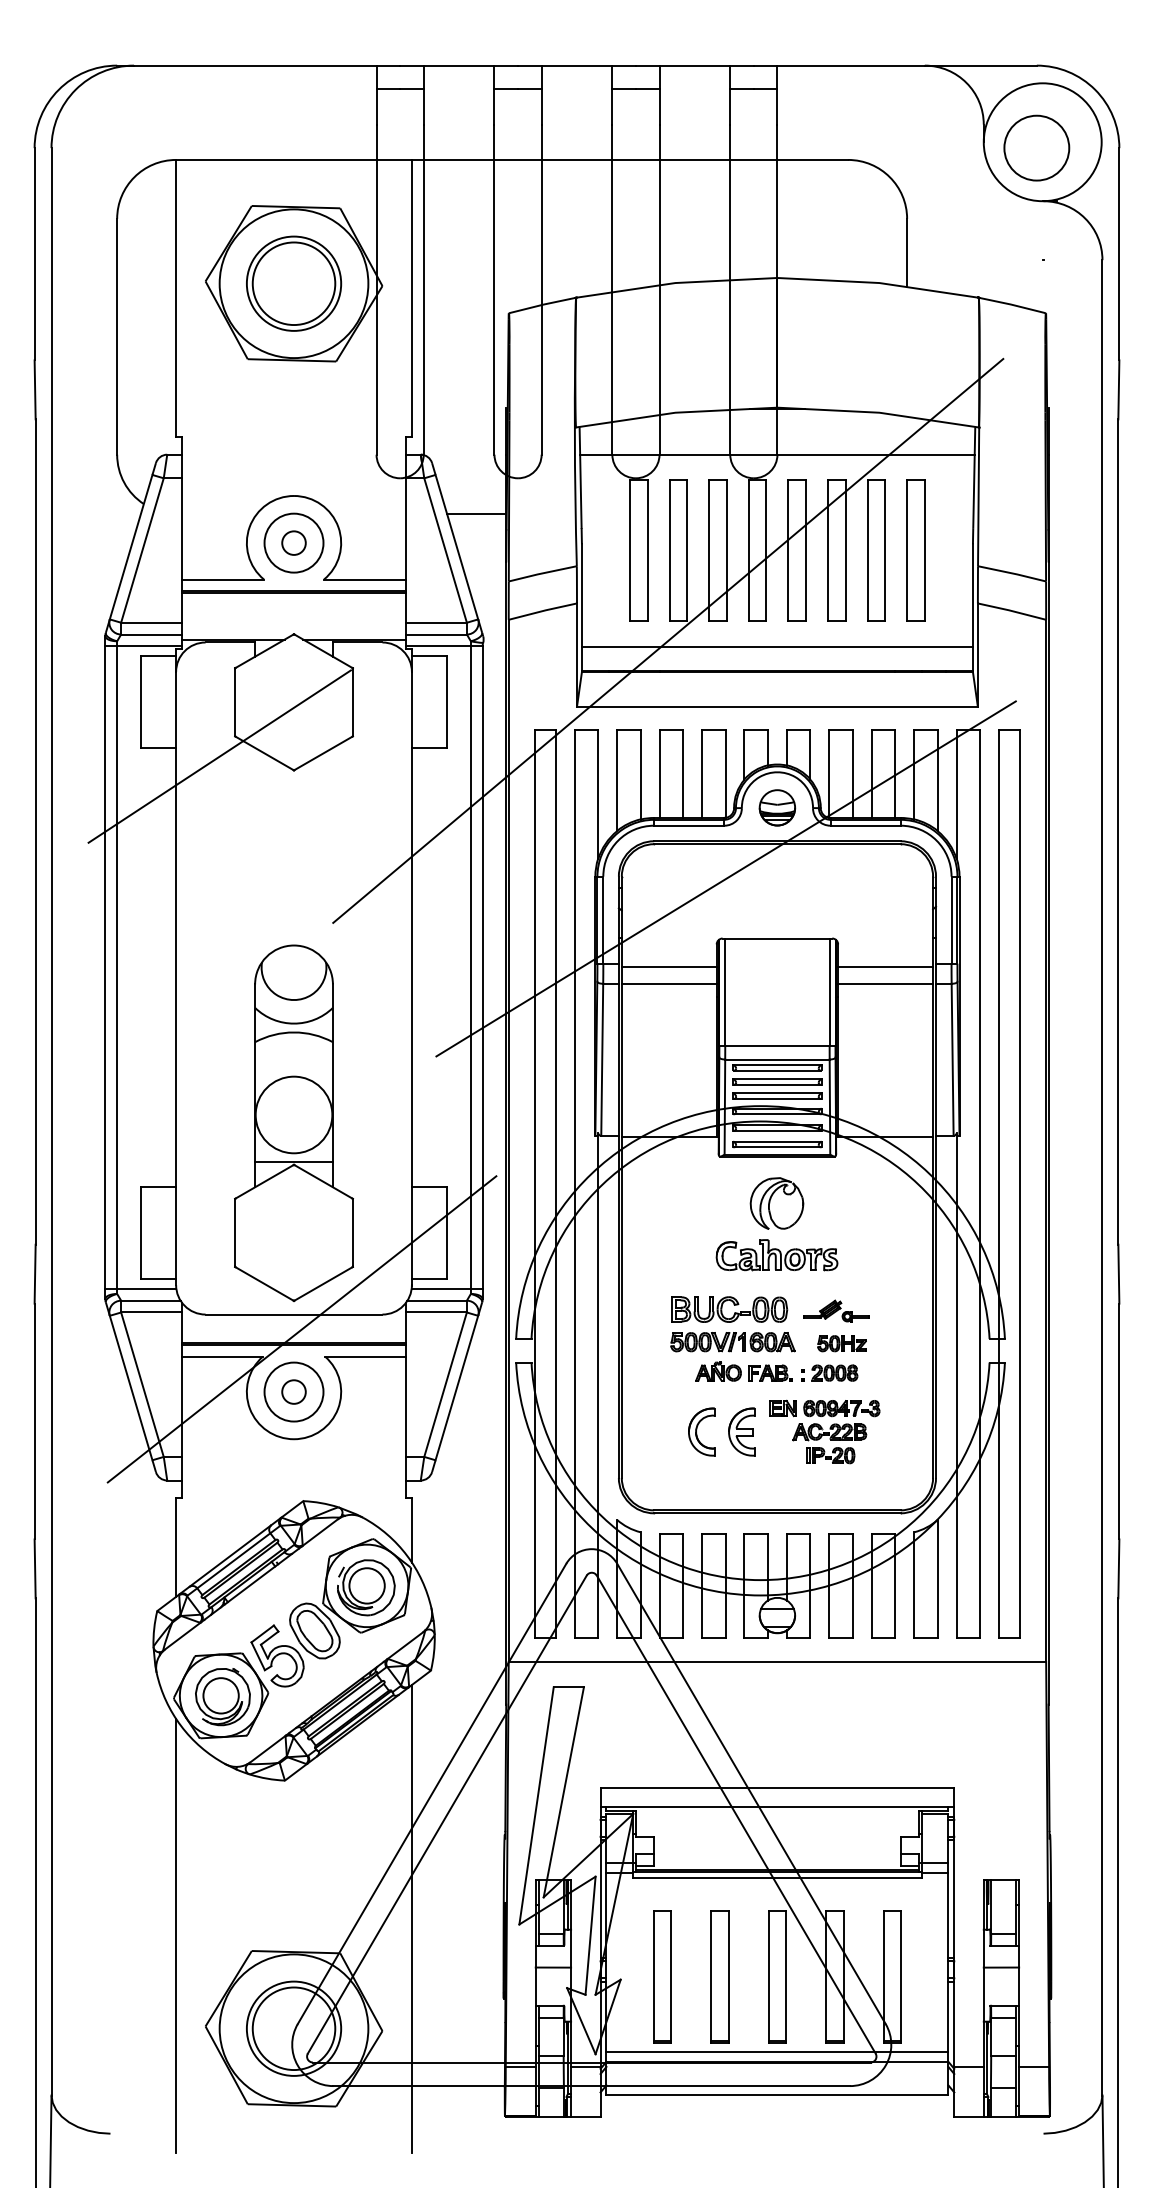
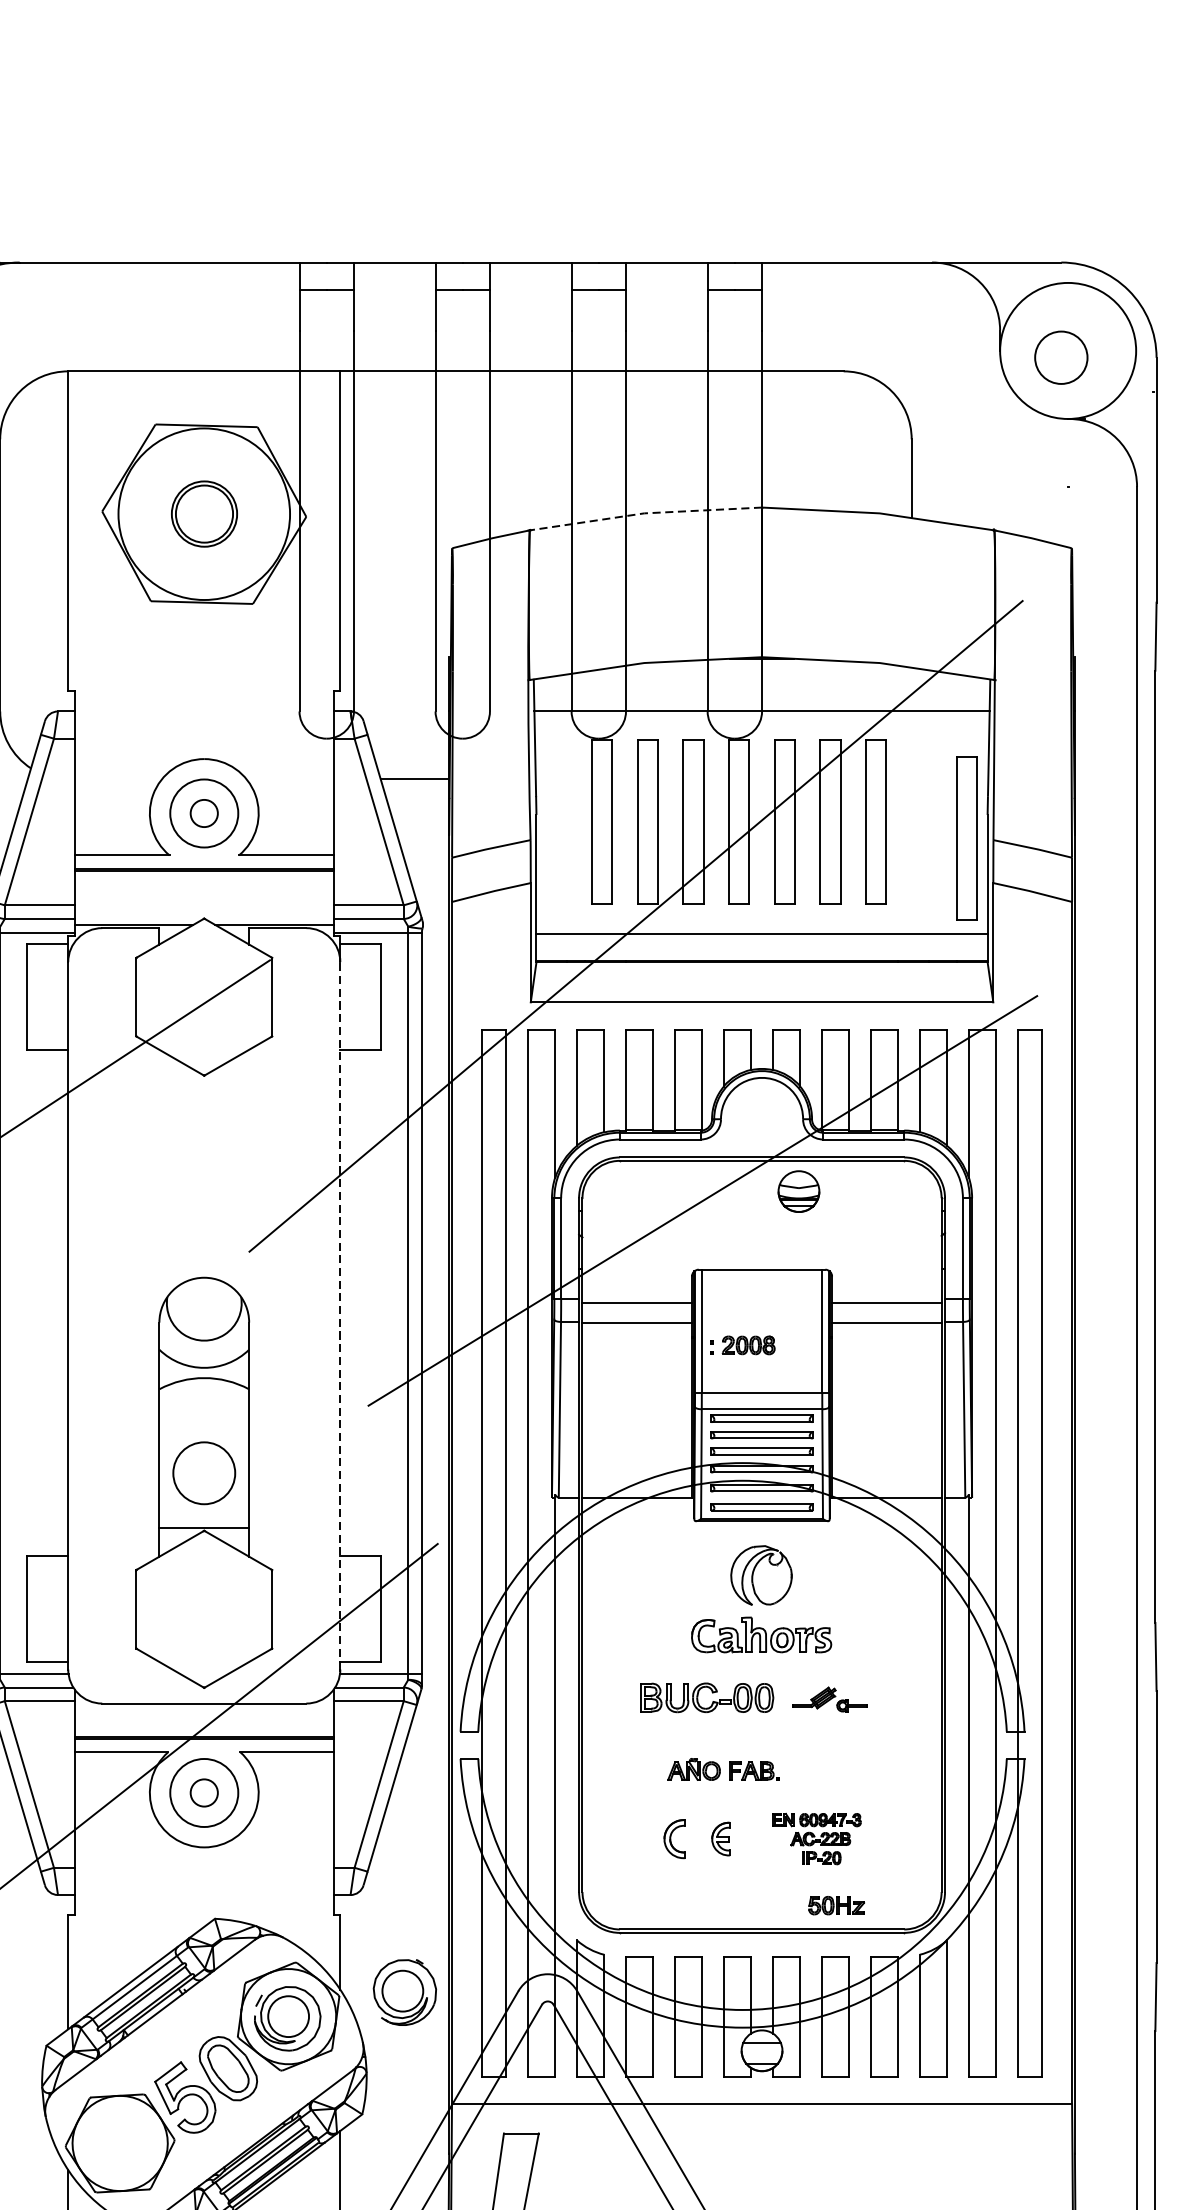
circle: (1036, 147) -> (1060, 357), size x0.7
part: (294, 283) -> (204, 513), size x0.6
line: (675, 283) -> (644, 513), solid -> dashed
part: (915, 550) -> (966, 838), moved
part: (777, 807) -> (799, 1191), moved
line: (411, 978) -> (339, 1315), solid -> dashed
circle: (293, 1114) -> (203, 1472), size x0.7
part: (732, 1342) -> (710, 1735), removed
part: (841, 1343) -> (835, 1905), moved
part: (829, 1372) -> (742, 1344), moved
part: (701, 1431) -> (674, 1838), size x0.7
part: (741, 1431) -> (720, 1838), size x0.6
part: (824, 1431) -> (816, 1838), size x0.7
part: (222, 1697) -> (404, 1993), moved

